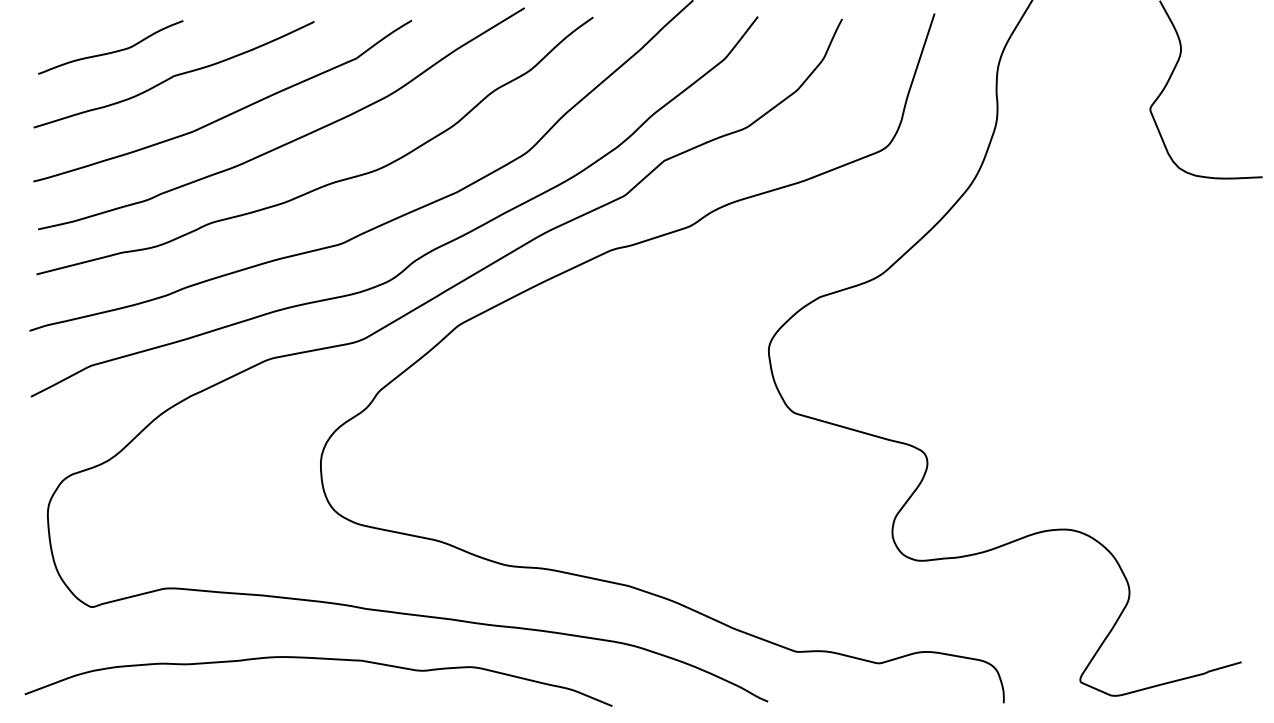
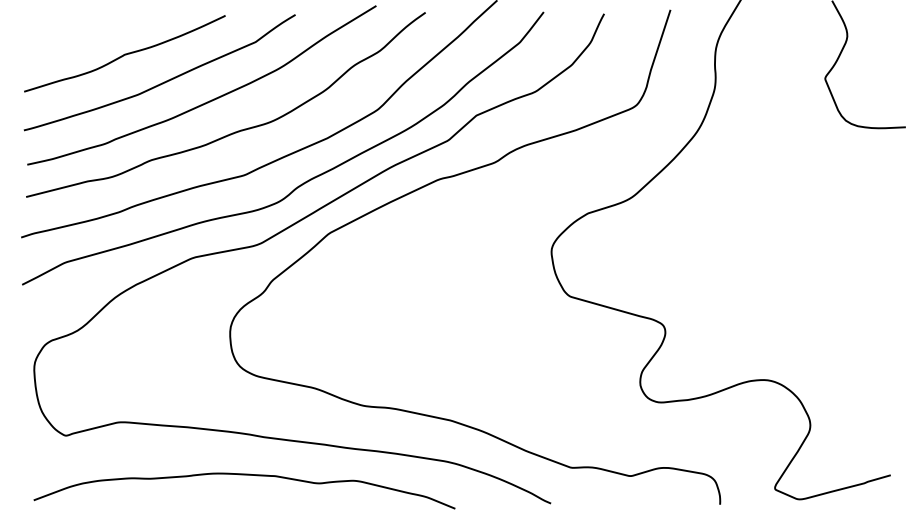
curve: (112, 50) -> (80, 36), removed
curve: (318, 659) -> (244, 475), moved

